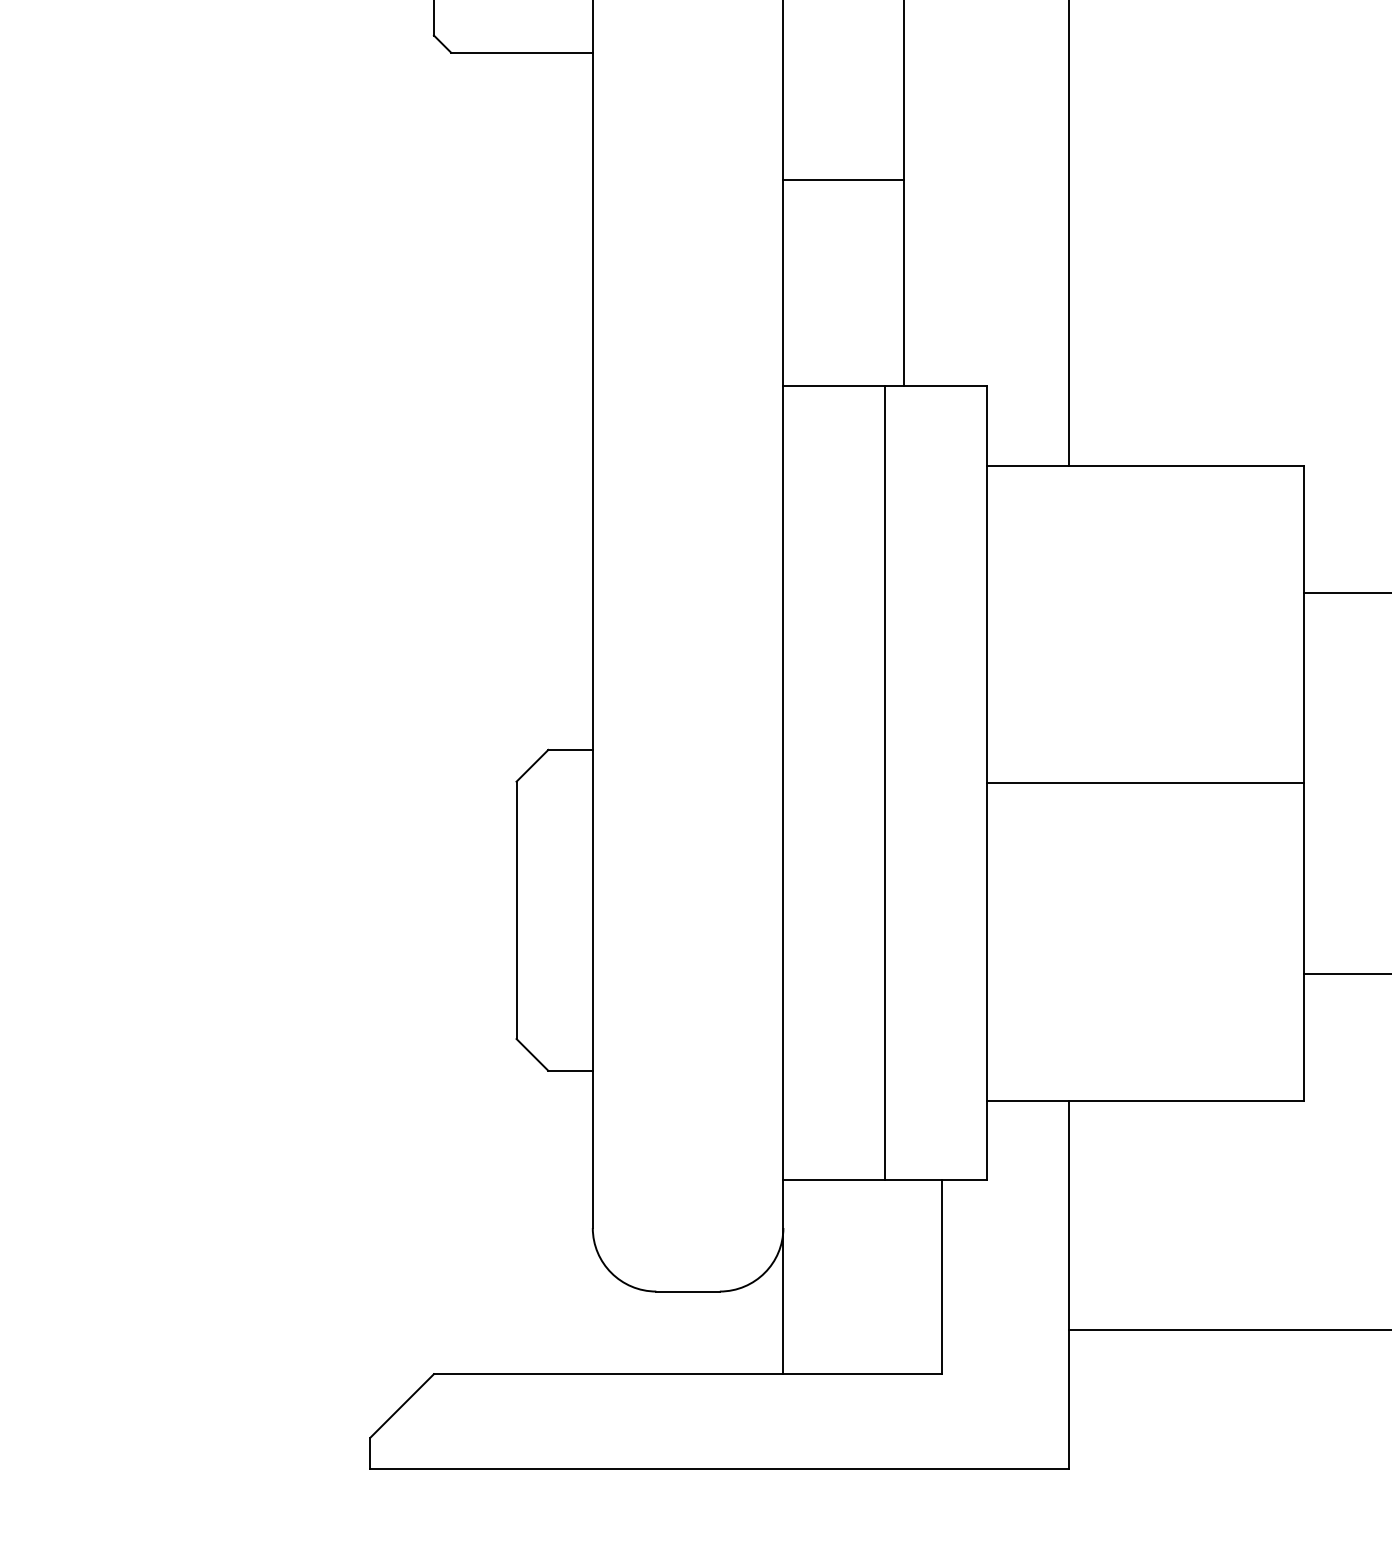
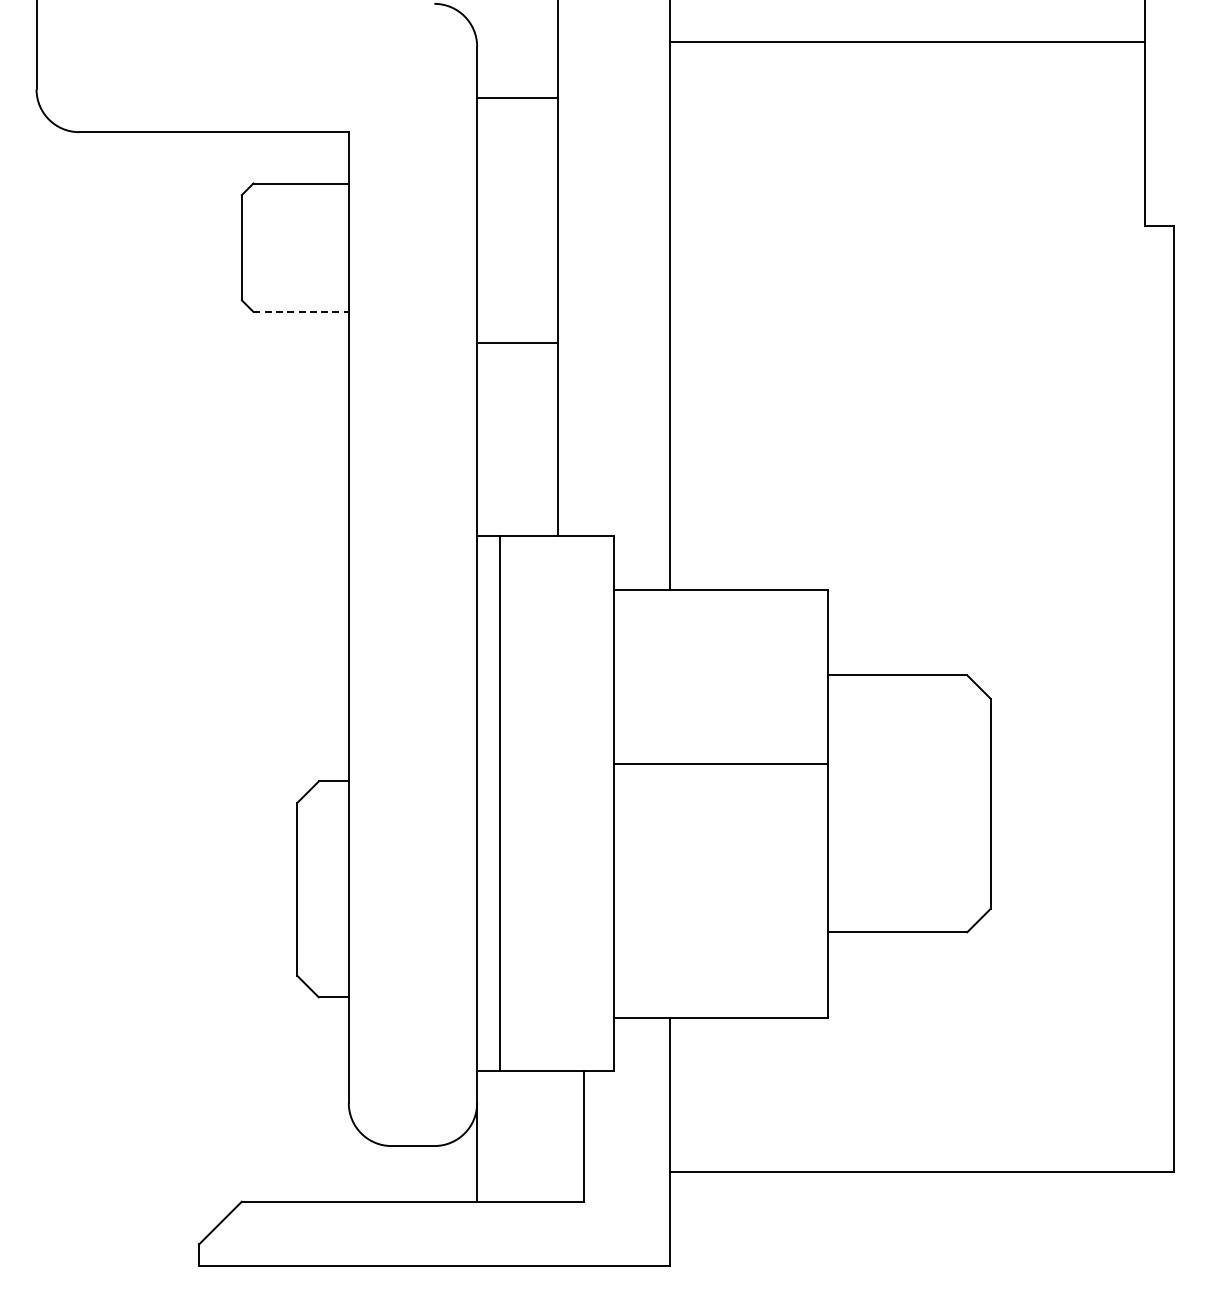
line: (522, 52) -> (301, 311), solid -> dashed
line: (843, 179) -> (517, 343), moved
line: (884, 782) -> (499, 803), moved
line: (1144, 782) -> (720, 763), moved

